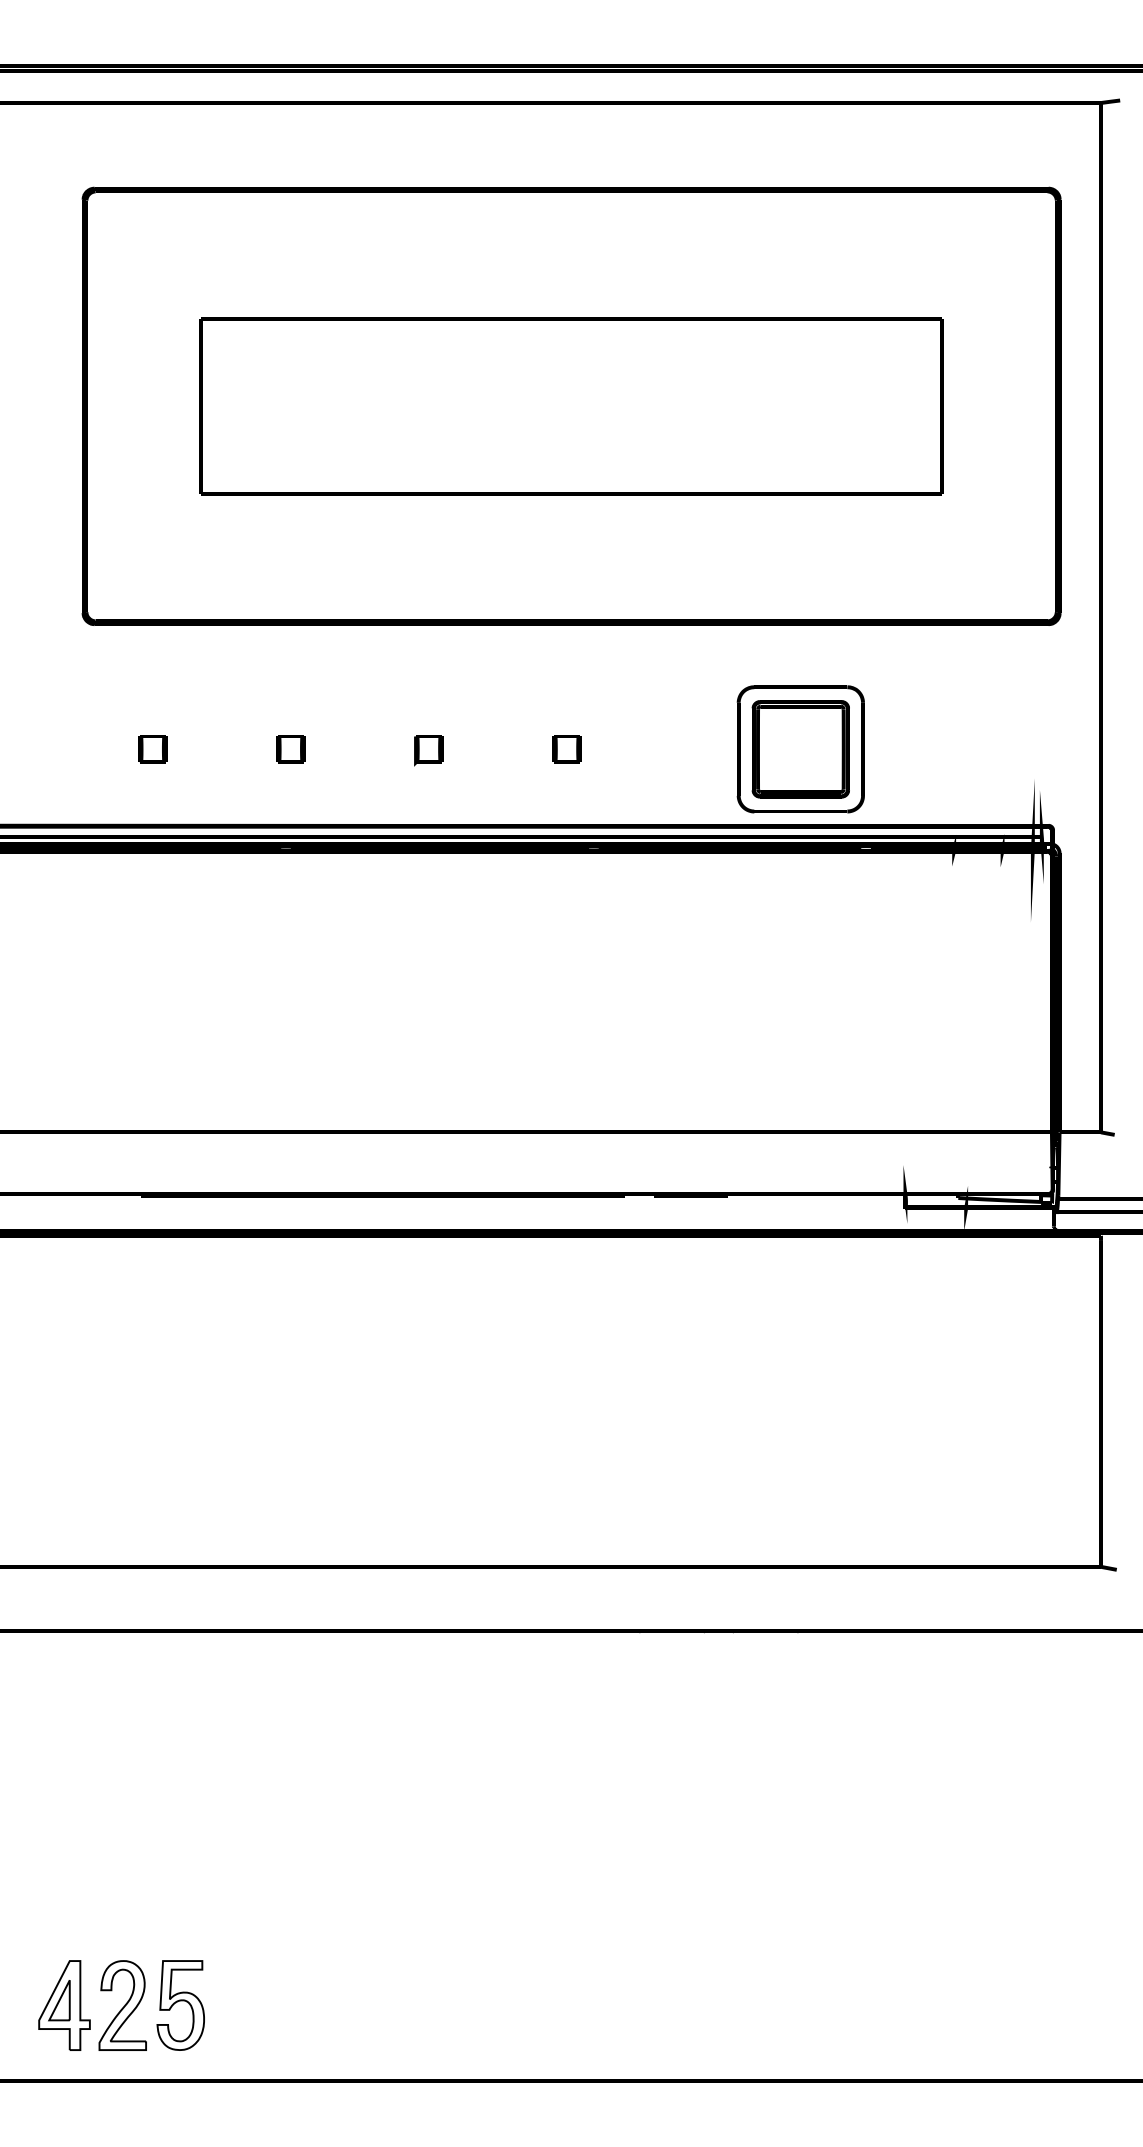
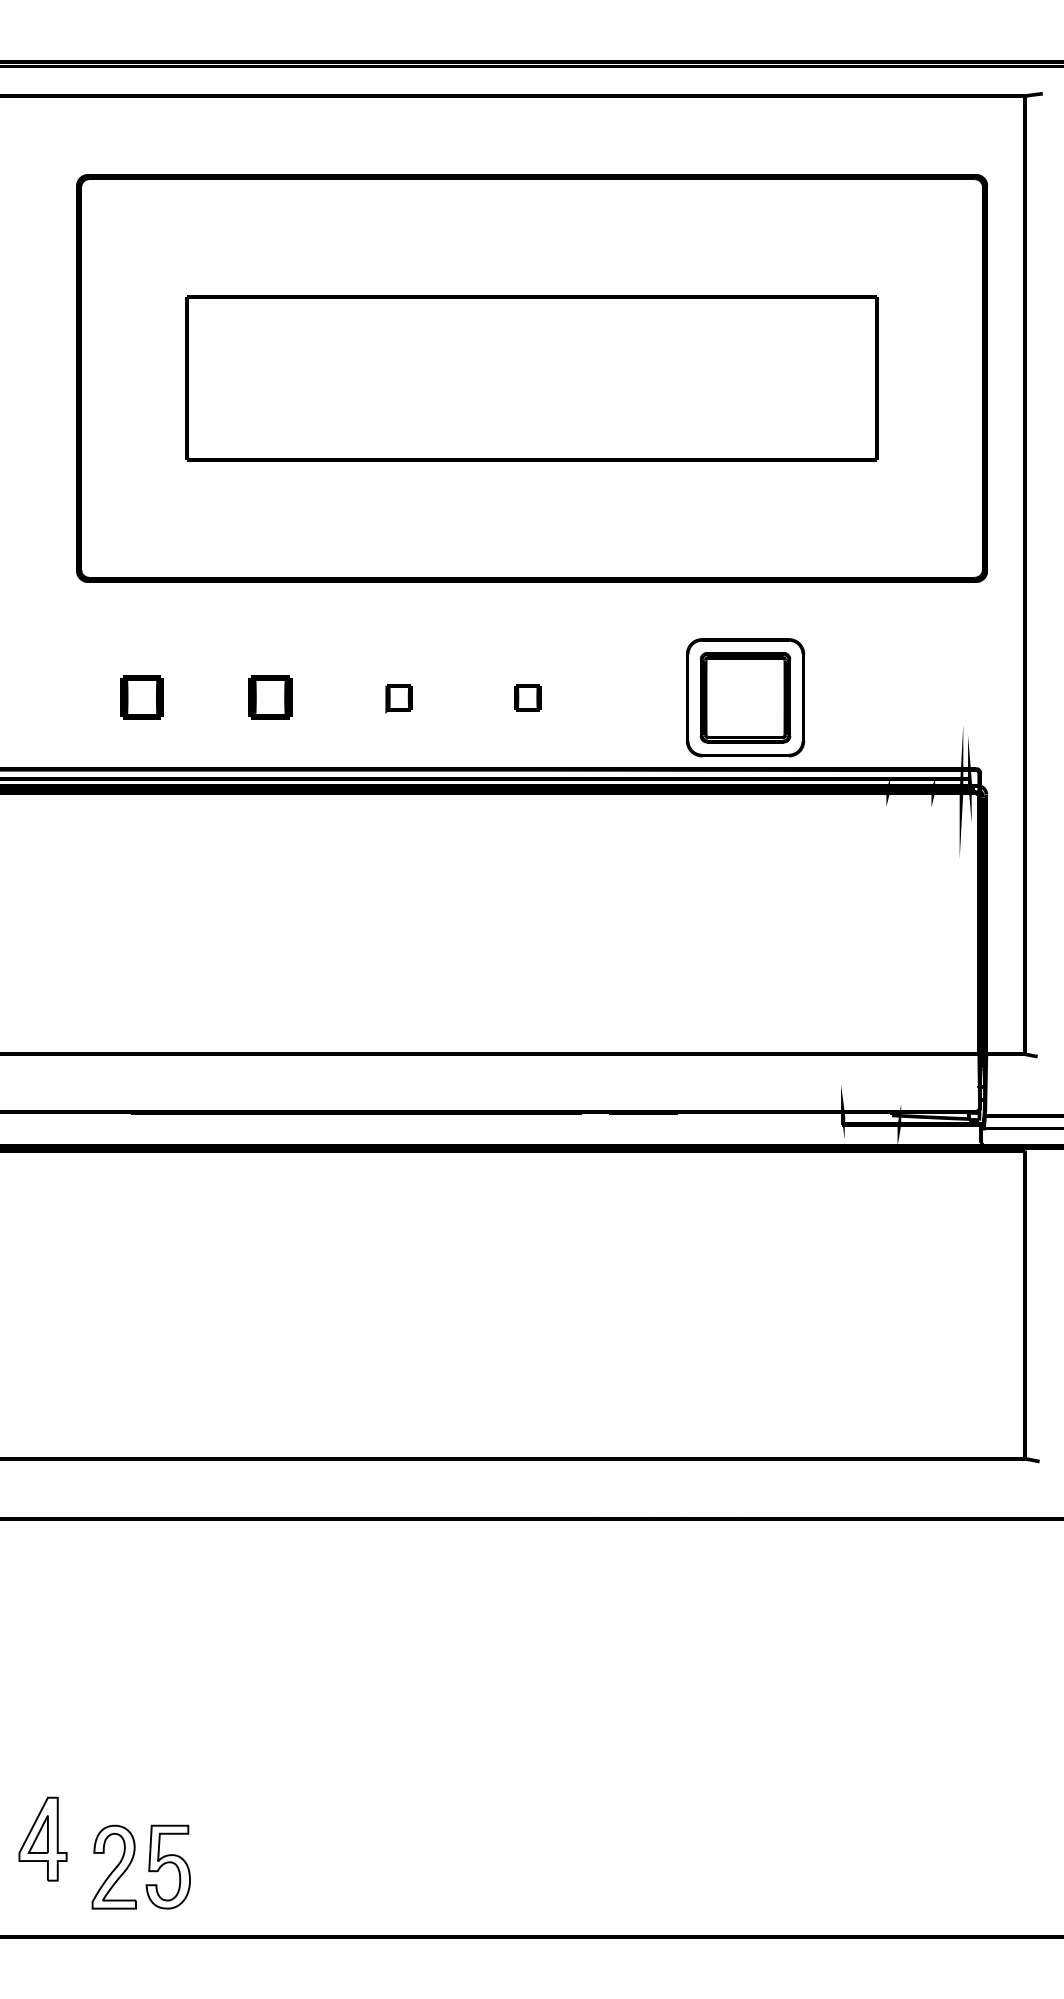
part: (152, 749) -> (141, 697), size x1.6
part: (290, 749) -> (270, 697), size x1.6
part: (63, 2004) -> (42, 1838), moved

